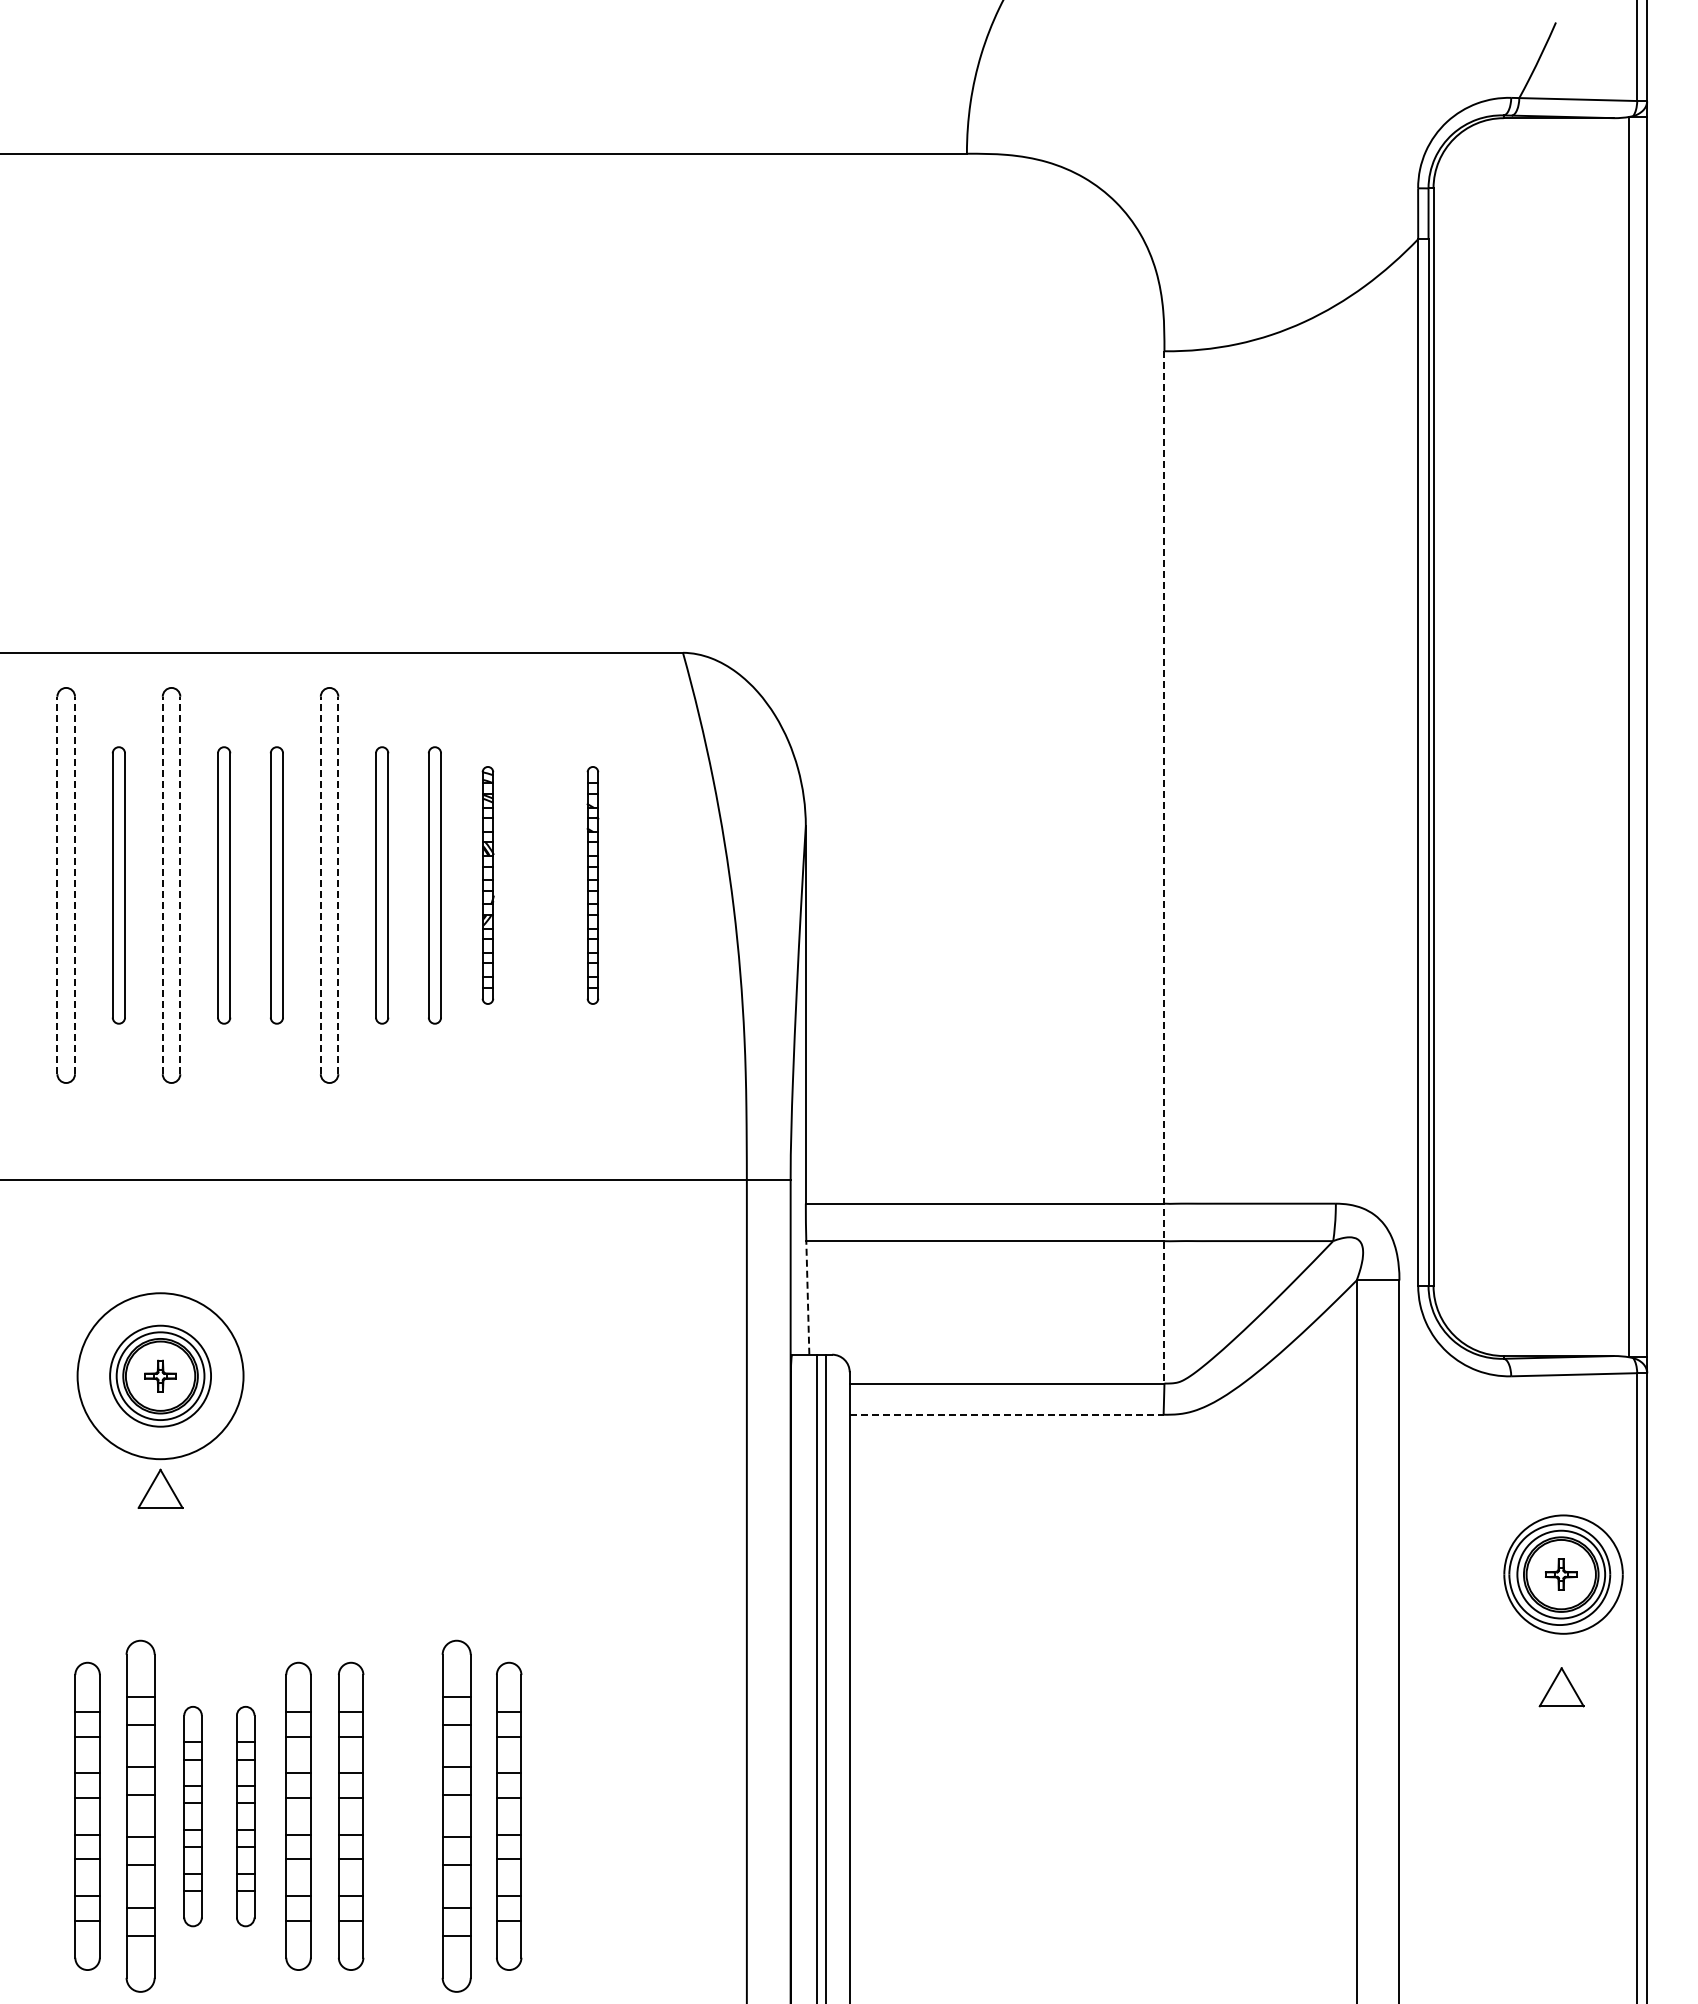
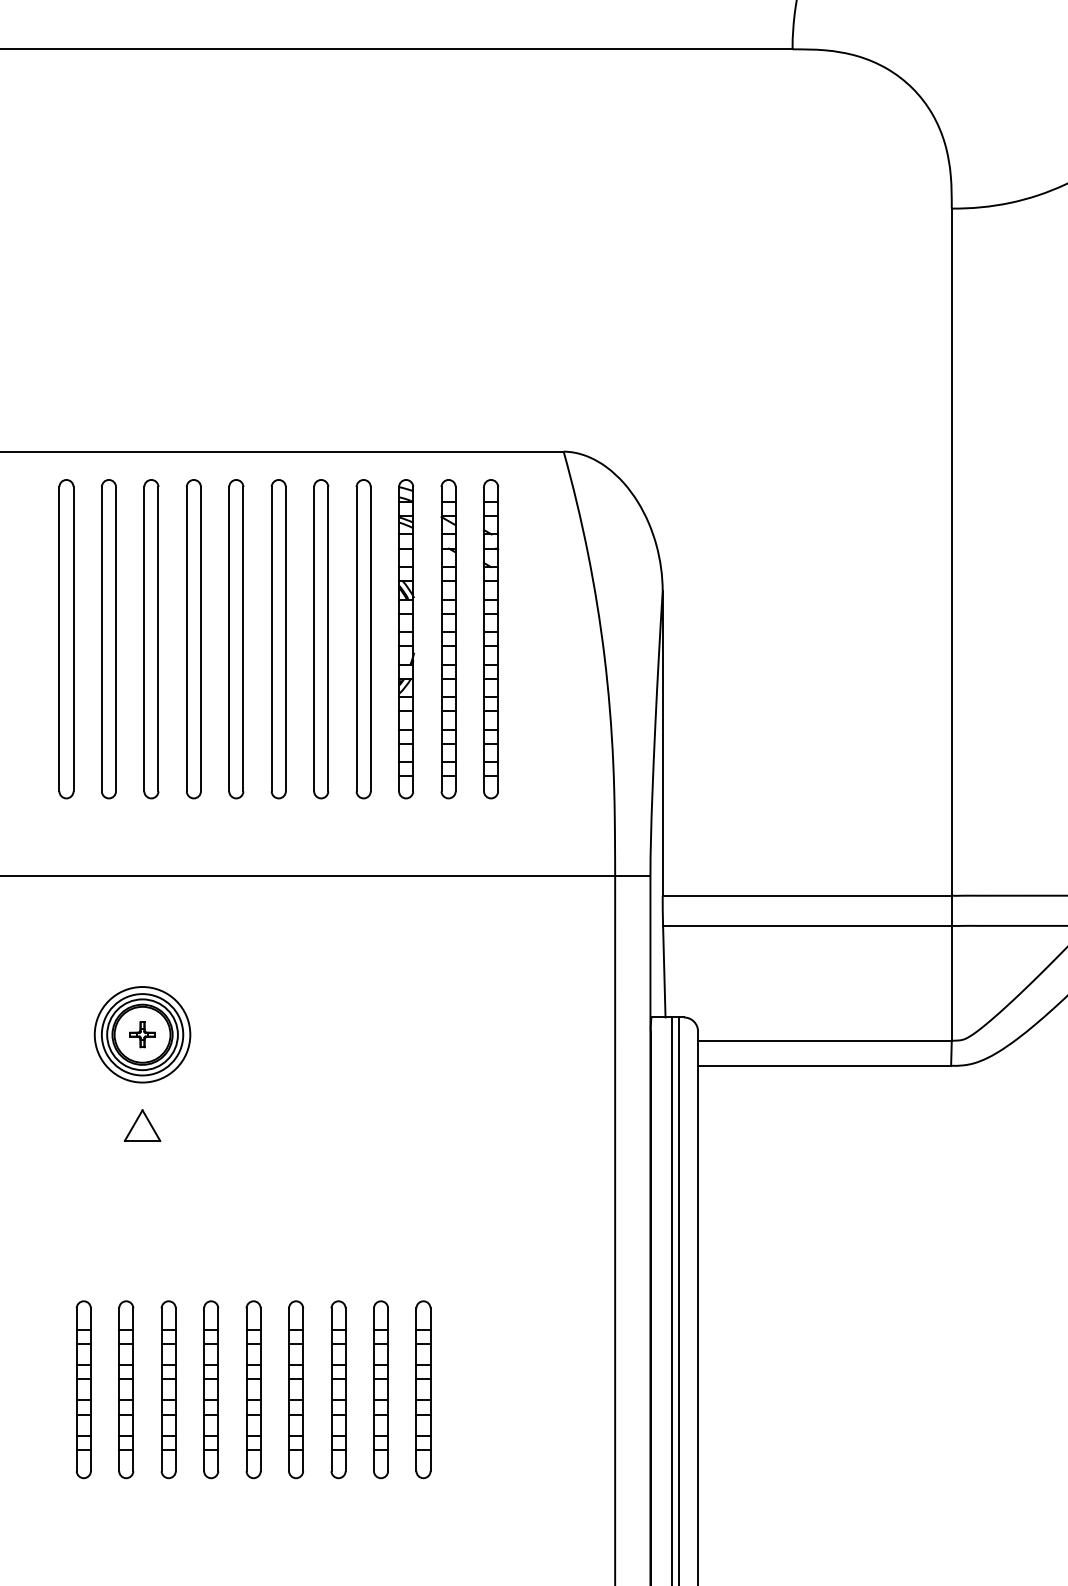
line: (1164, 867) -> (951, 624), dashed -> solid
line: (57, 885) -> (59, 639), dashed -> solid
line: (74, 885) -> (73, 639), dashed -> solid
part: (118, 885) -> (108, 639), size x1.43
line: (162, 885) -> (144, 639), dashed -> solid
line: (180, 885) -> (158, 639), dashed -> solid
part: (223, 885) -> (193, 639), size x1.43
part: (276, 885) -> (236, 639), size x1.43
line: (320, 885) -> (271, 639), dashed -> solid
line: (338, 885) -> (285, 639), dashed -> solid
part: (381, 885) -> (320, 639), size x1.43
part: (434, 885) -> (363, 639), size x1.43
part: (488, 885) -> (406, 639), size x1.67
part: (540, 885) -> (448, 639), added
part: (592, 885) -> (490, 639), size x1.67
line: (807, 1297) -> (664, 971), dashed -> solid
circle: (160, 1375) -> (142, 1034), size x0.71
line: (1006, 1414) -> (824, 1065), dashed -> solid
part: (87, 1816) -> (83, 1389), size x0.71
part: (139, 1816) -> (125, 1389), size x0.62
part: (297, 1816) -> (252, 1389), size x0.71
part: (350, 1816) -> (295, 1389), size x0.71
part: (403, 1816) -> (338, 1389), added
part: (455, 1816) -> (380, 1389), size x0.62
part: (508, 1816) -> (423, 1389), size x0.71

